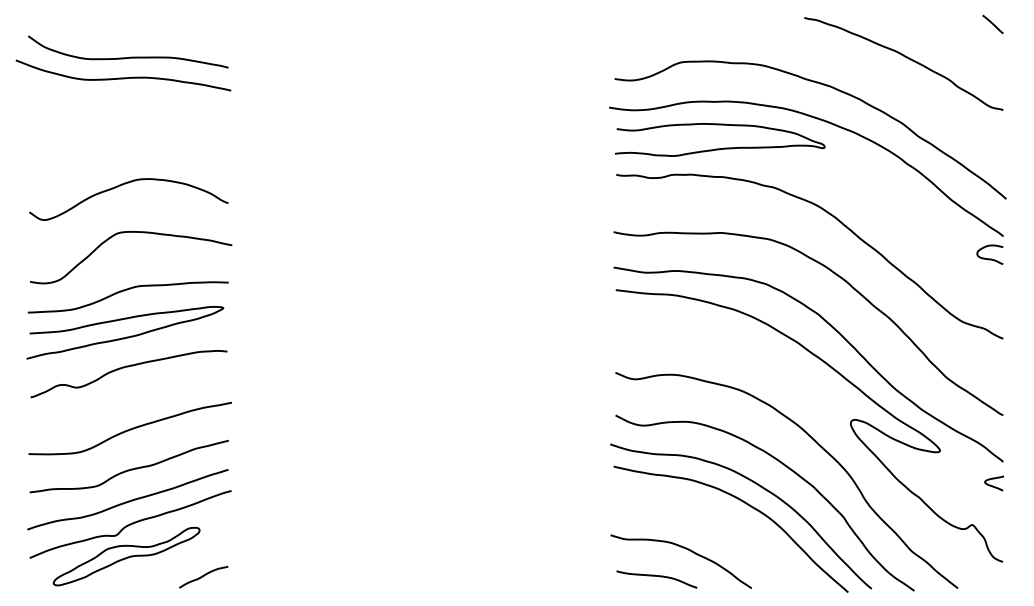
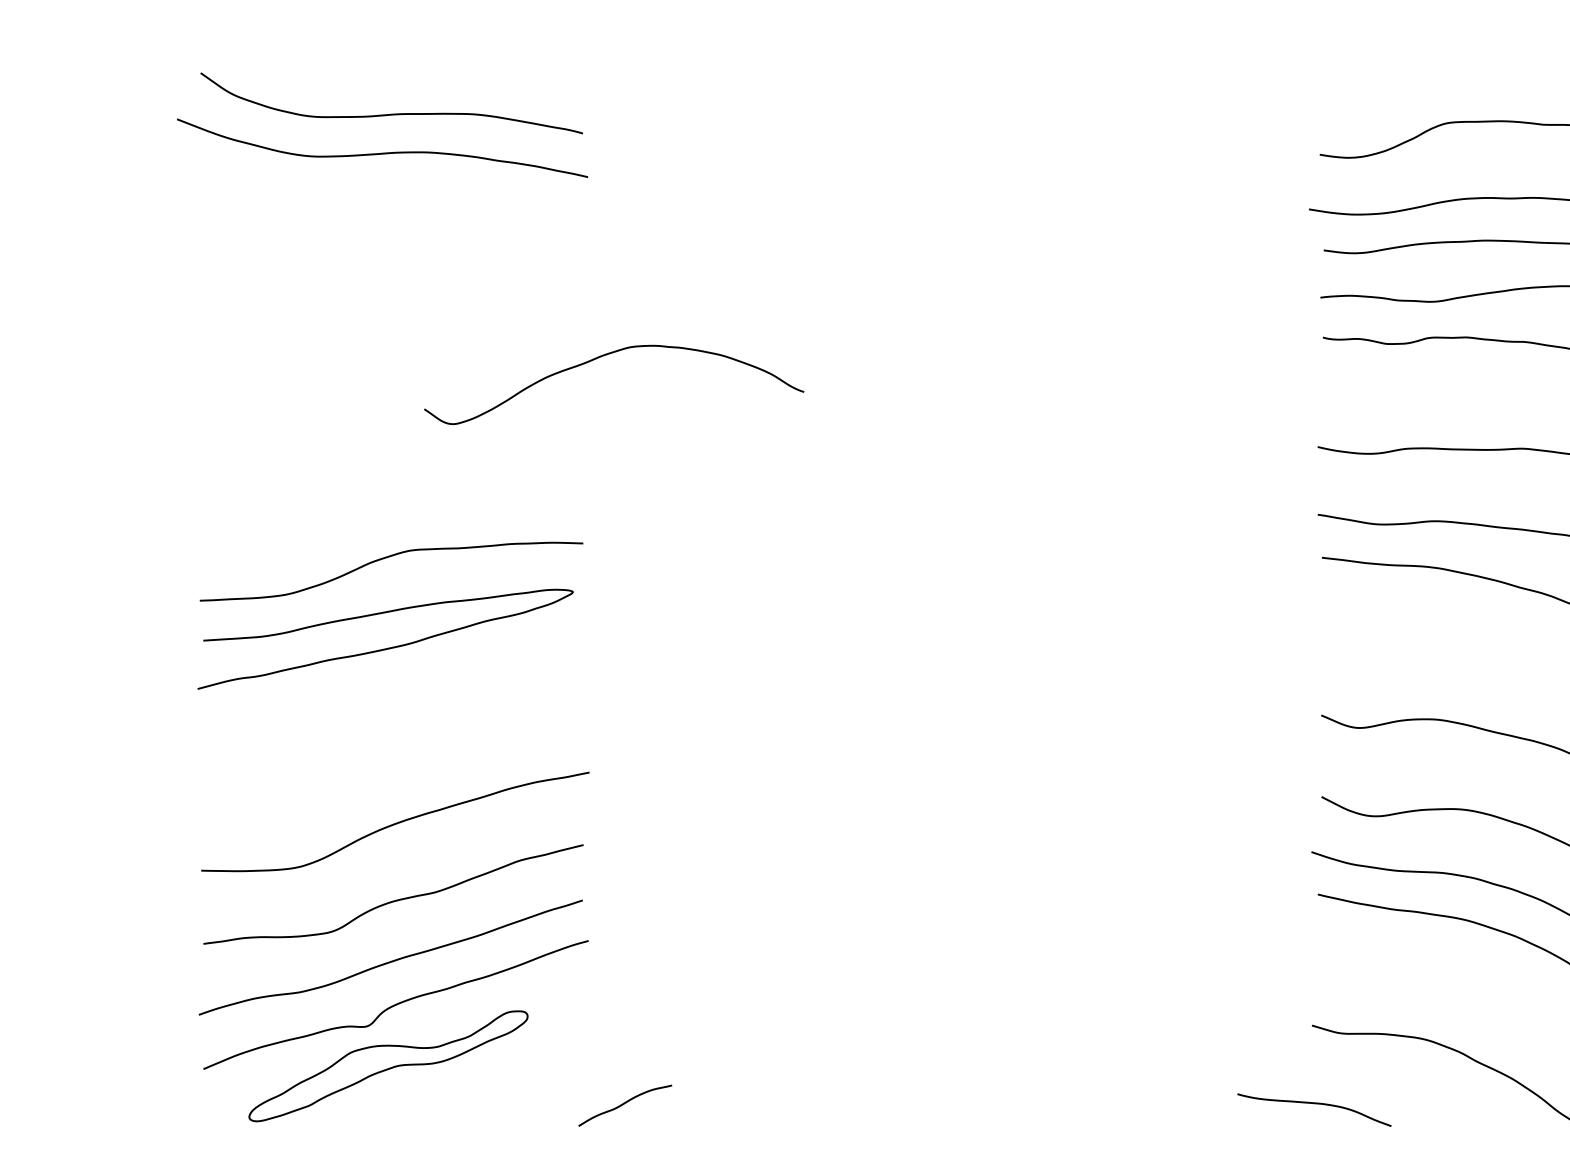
curve: (122, 185) -> (601, 358), moved
curve: (131, 232) -> (397, 447), removed
curve: (128, 367) -> (392, 705), removed
curve: (203, 576) -> (624, 1104), moved
curve: (656, 576) -> (1313, 1104), moved

